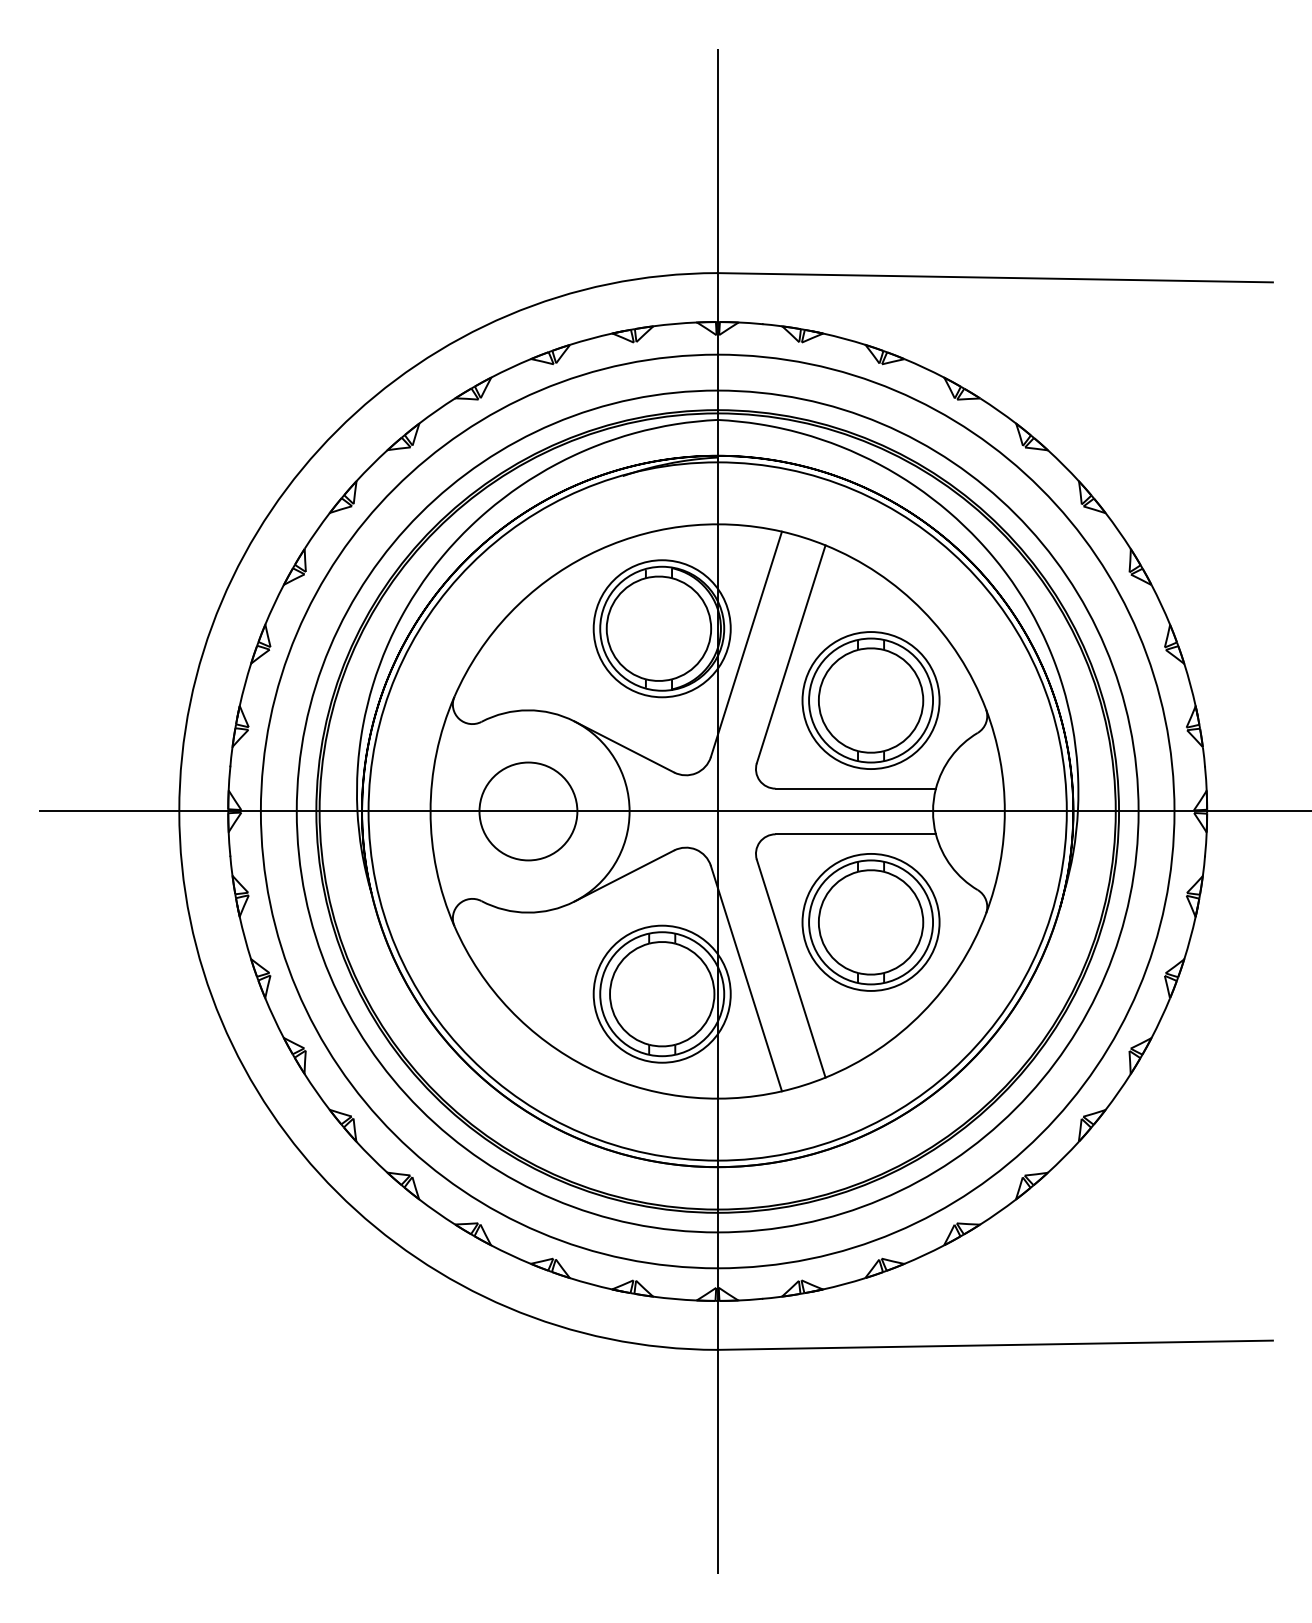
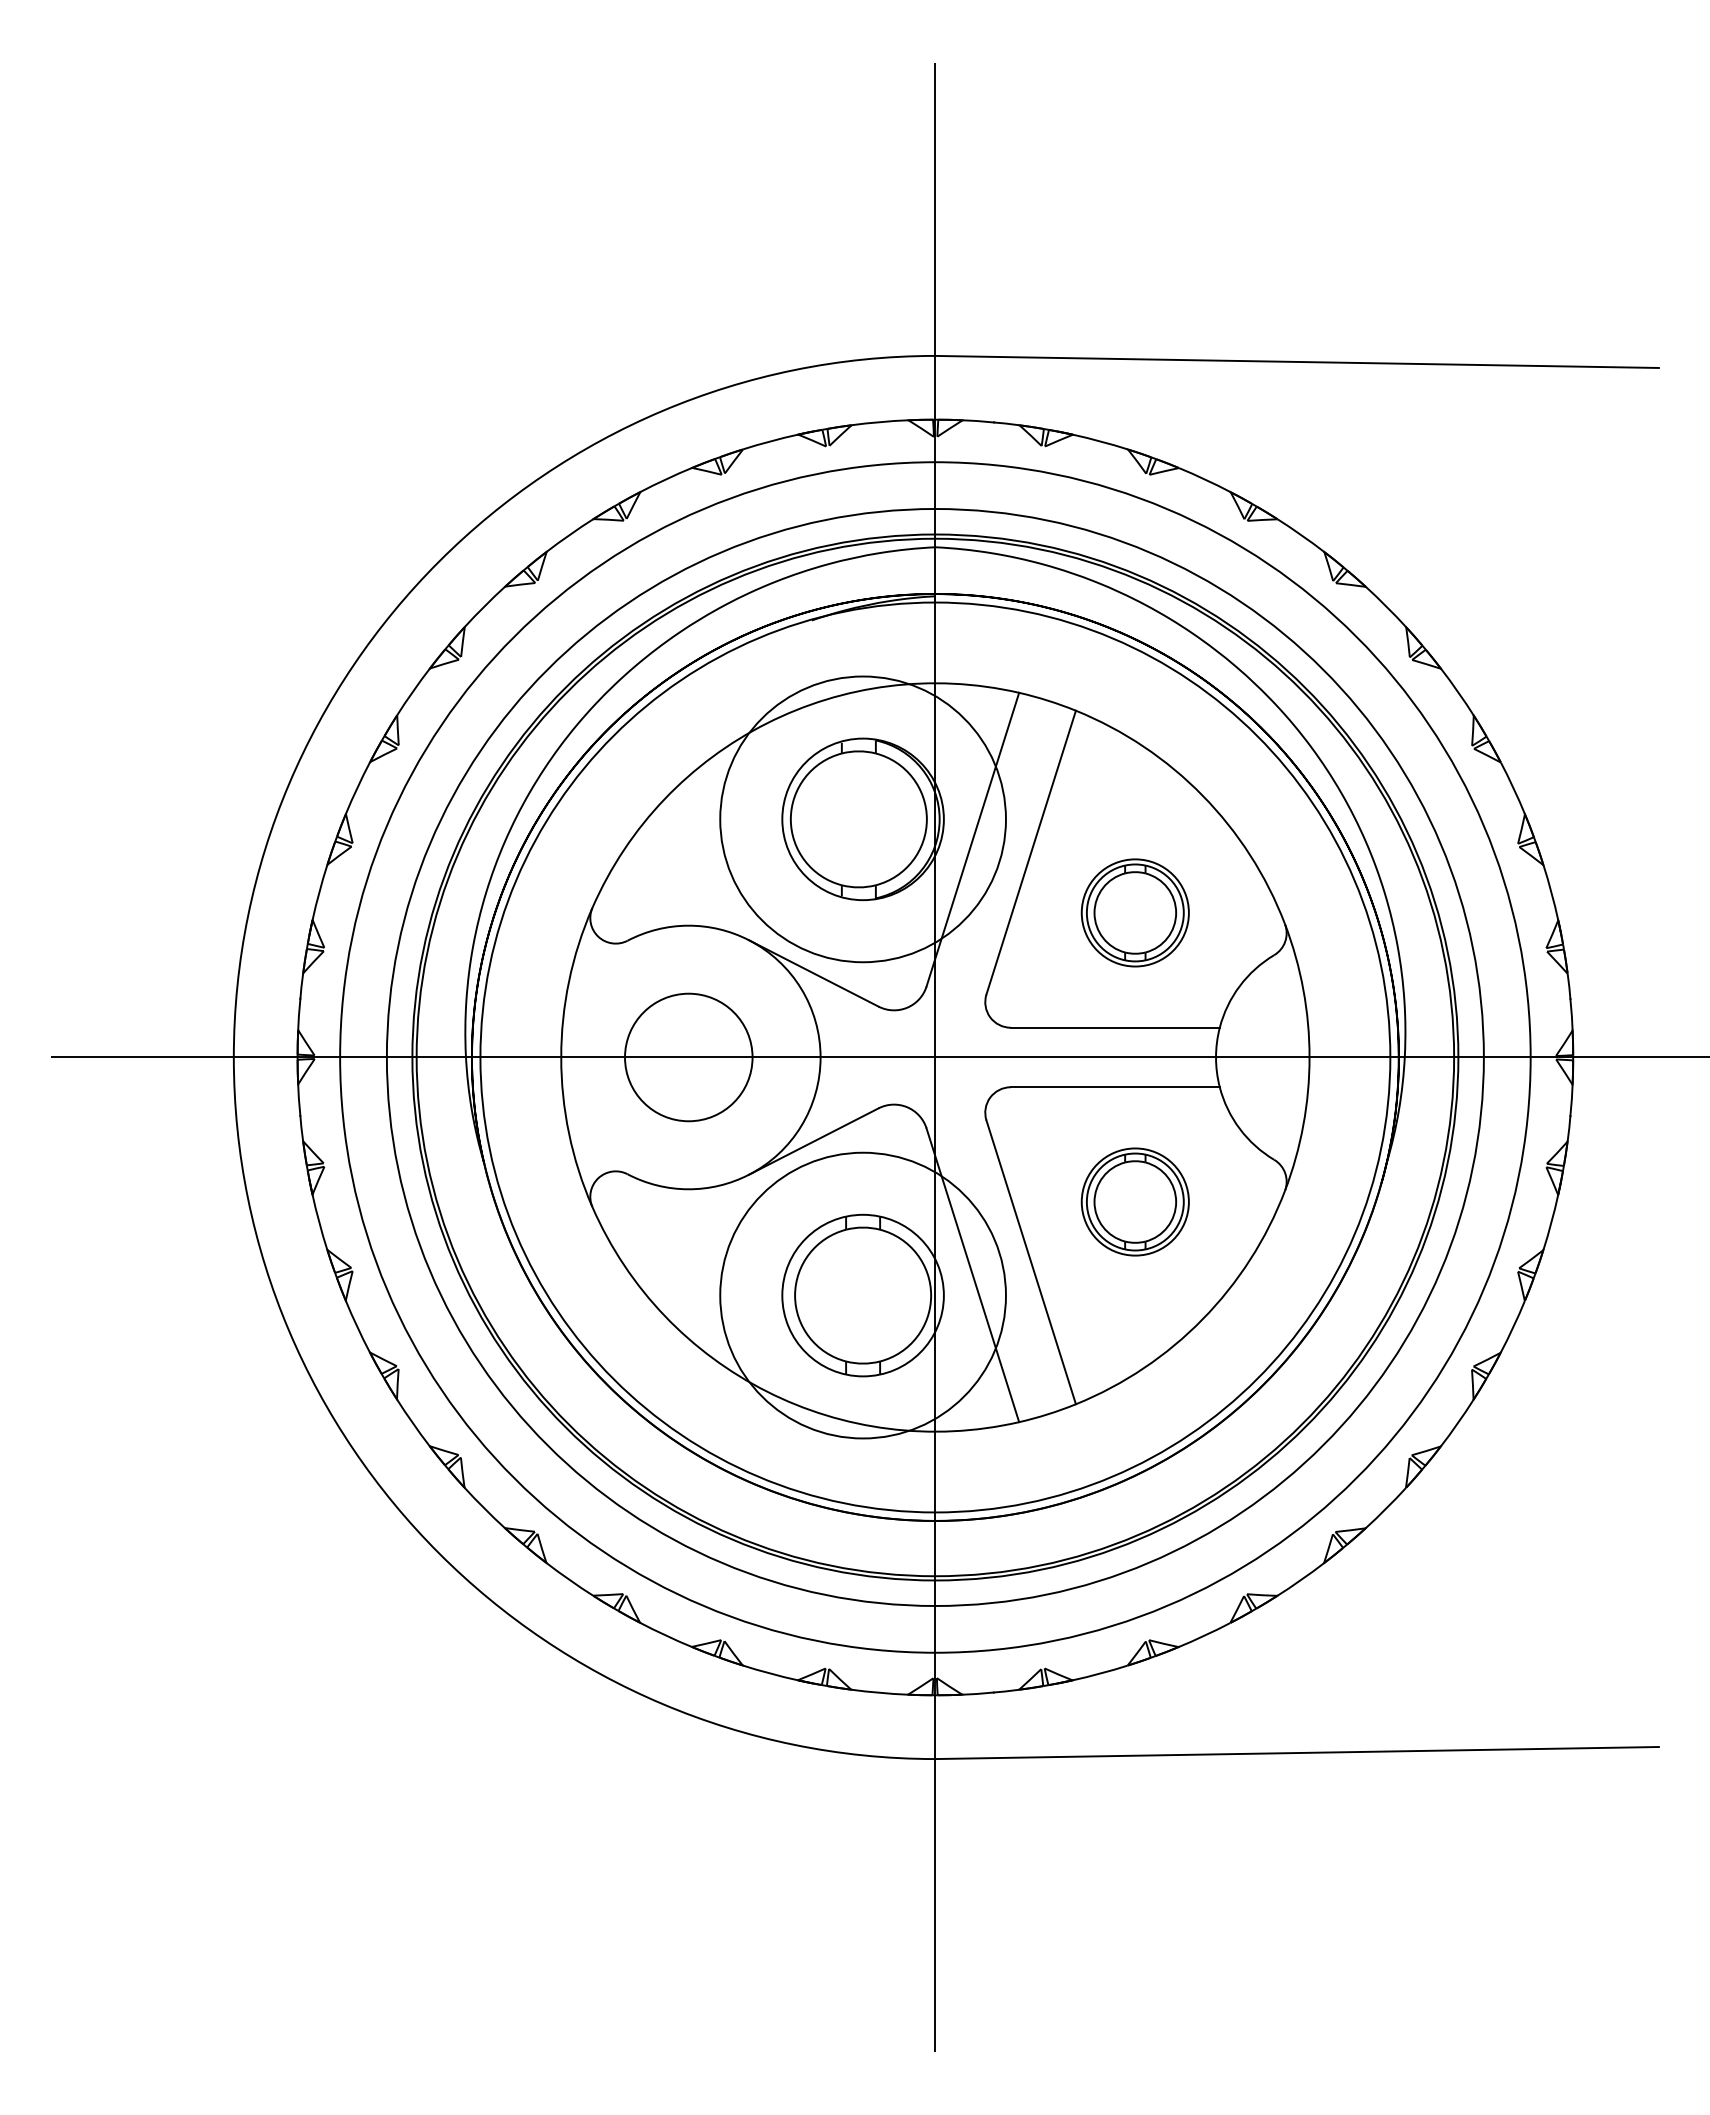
circle: (661, 628) -> (862, 819), size x1.6
part: (871, 700) -> (1135, 912), size x0.6
part: (871, 922) -> (1135, 1201), size x0.6
circle: (661, 994) -> (862, 1295), size x1.6

